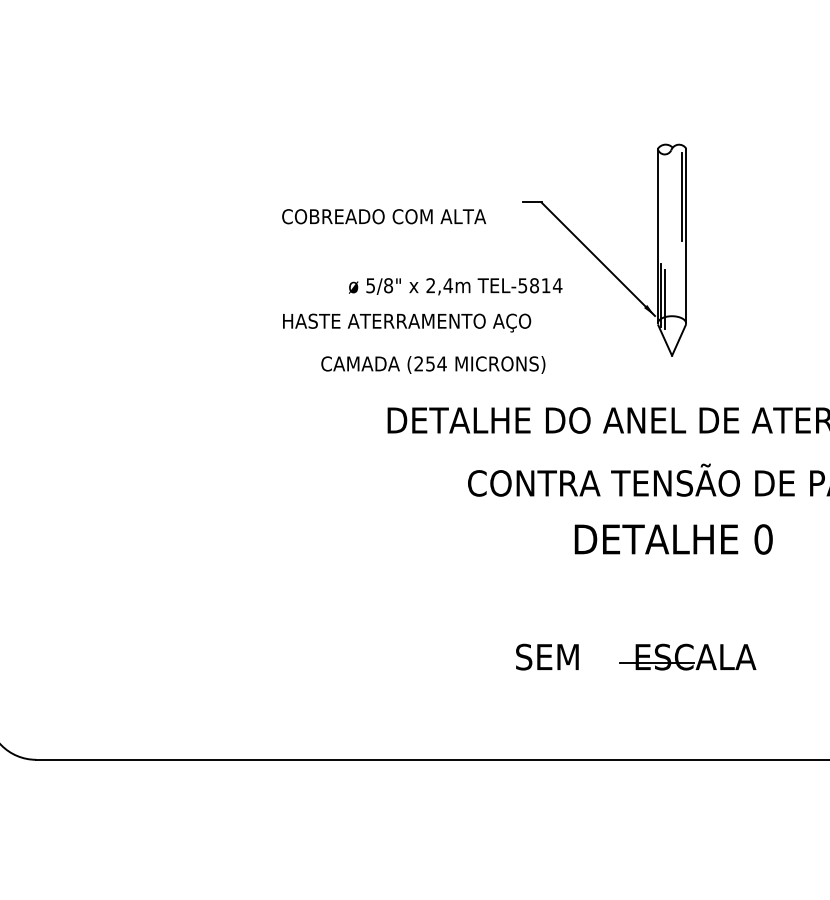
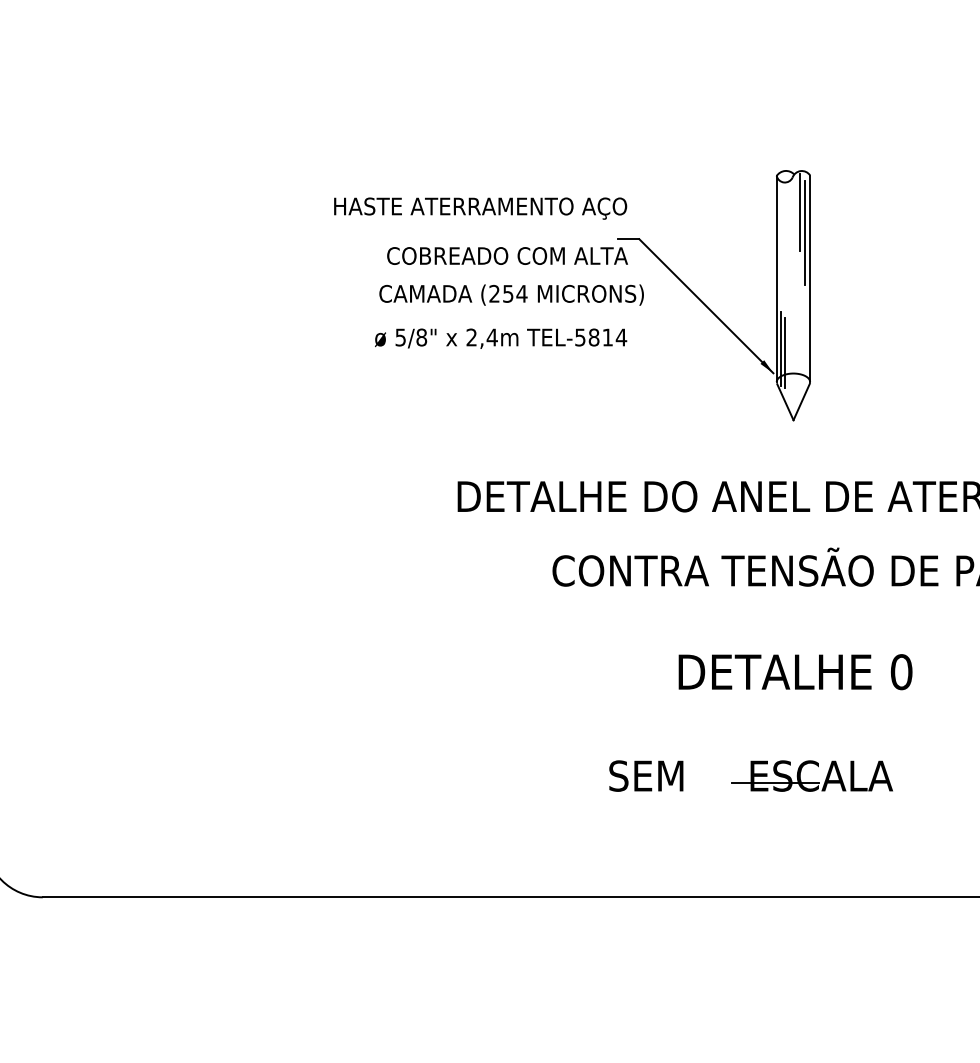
line: (677, 179) -> (800, 212), added
text: (384, 216) -> (507, 255), moved
text: (456, 286) -> (501, 338), moved
text: (406, 322) -> (480, 208), moved
text: (433, 364) -> (511, 294), moved
text: (673, 539) -> (795, 672), moved

